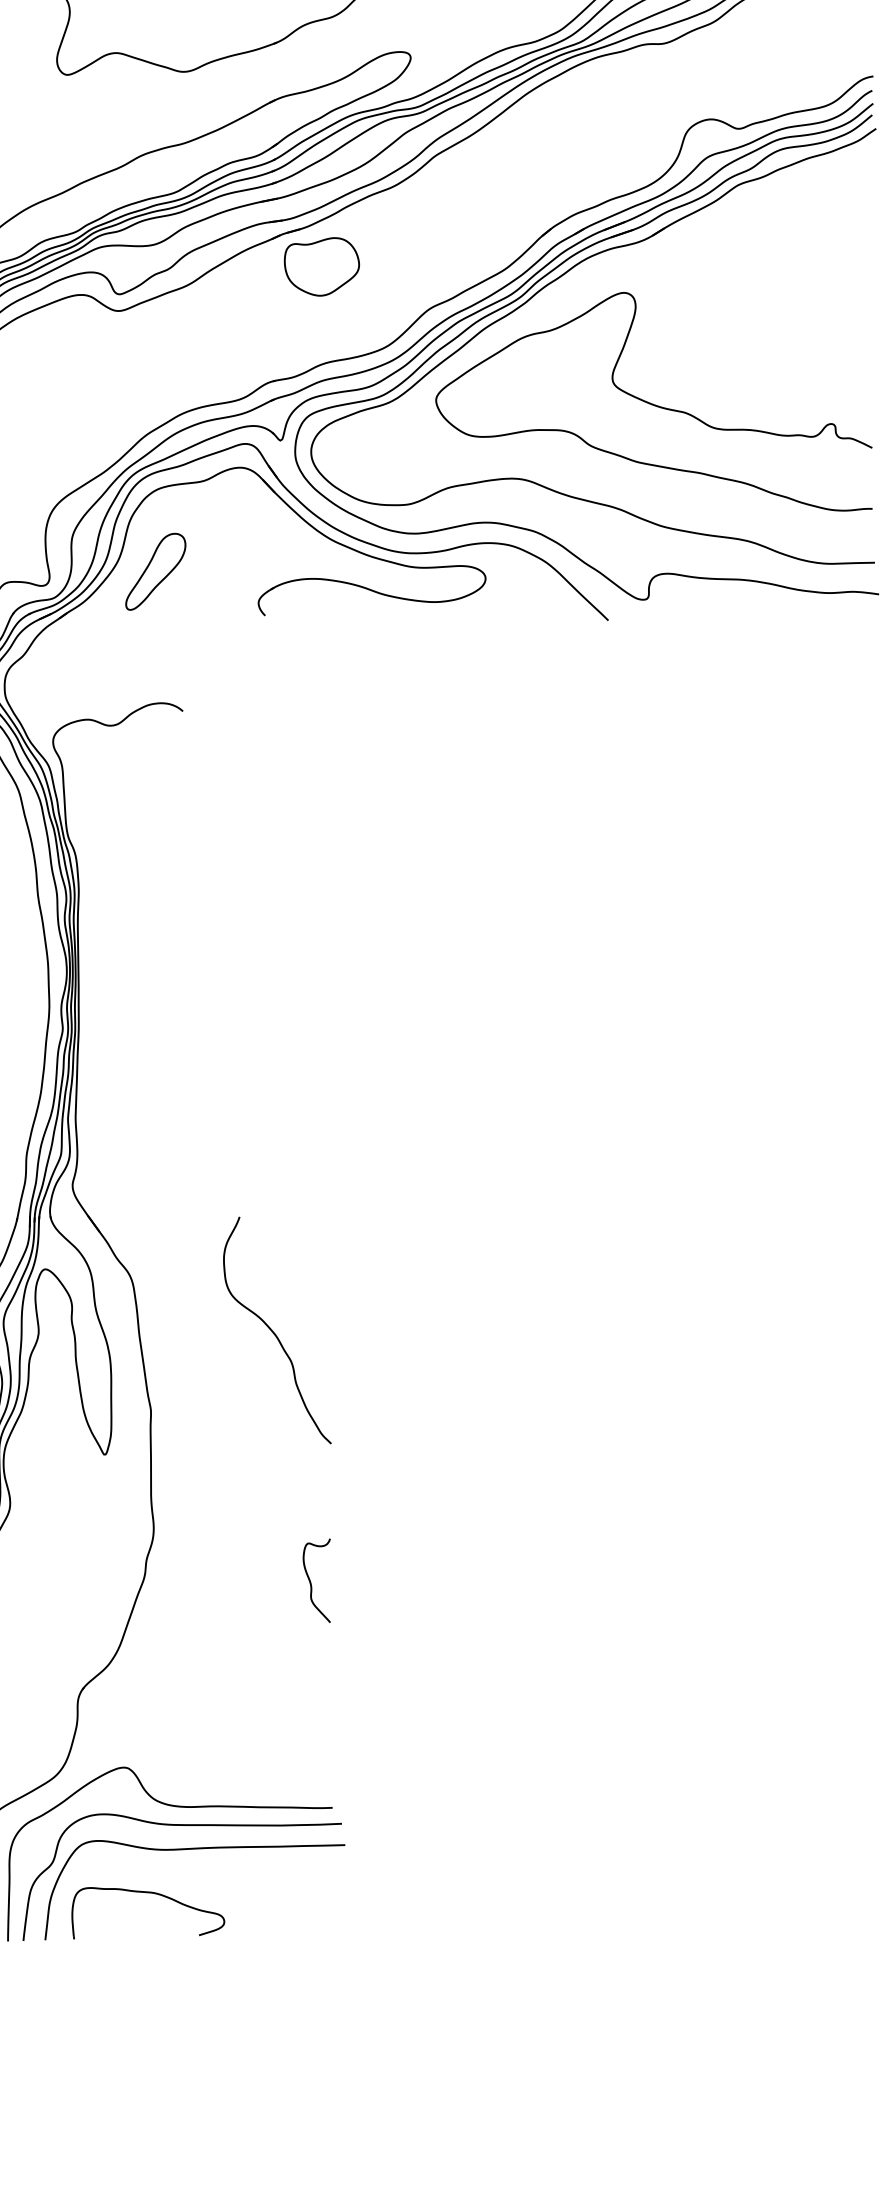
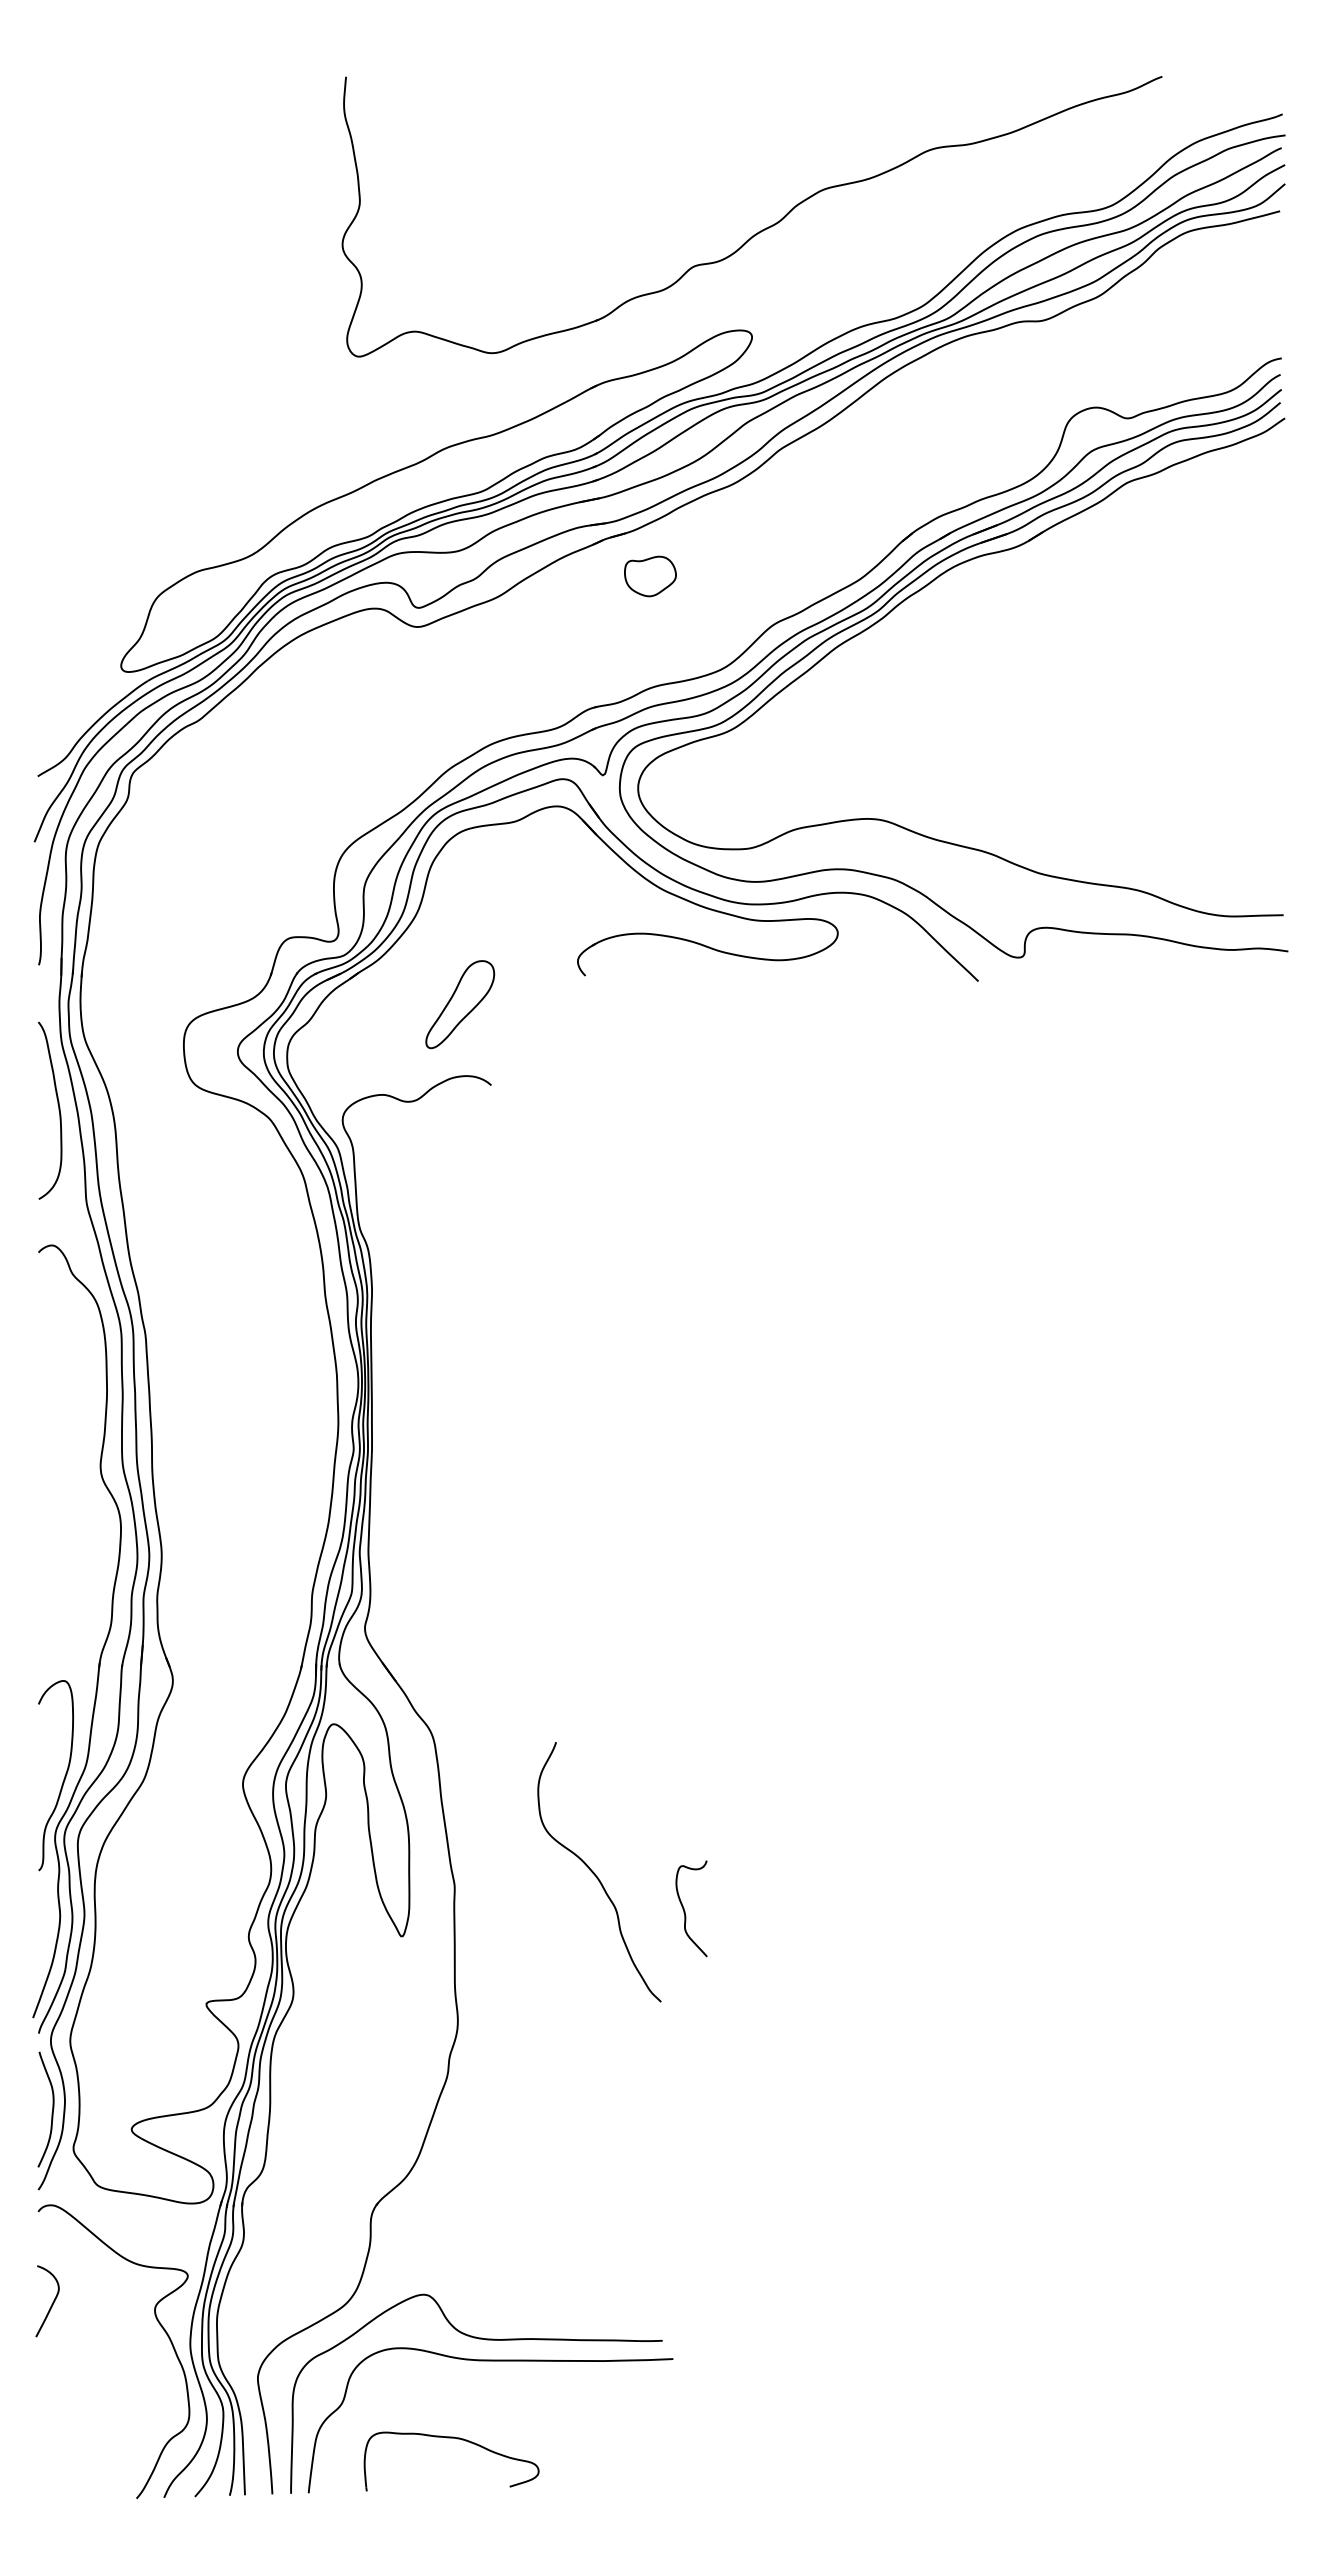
part: (321, 266) -> (650, 576), size x0.6
curve: (653, 404) -> (1030, 733), removed
part: (156, 571) -> (460, 1004), moved
curve: (273, 1331) -> (595, 1873), moved
curve: (311, 1583) -> (685, 1911), moved
curve: (195, 1849) -> (505, 2388), removed

